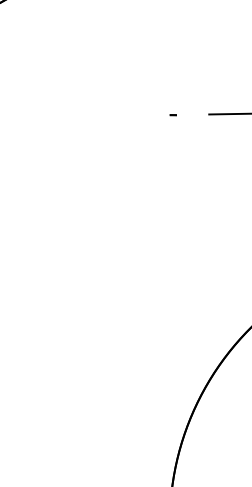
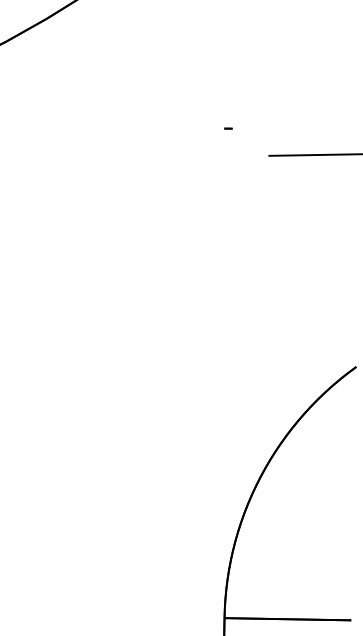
part: (173, 115) -> (228, 128), moved

